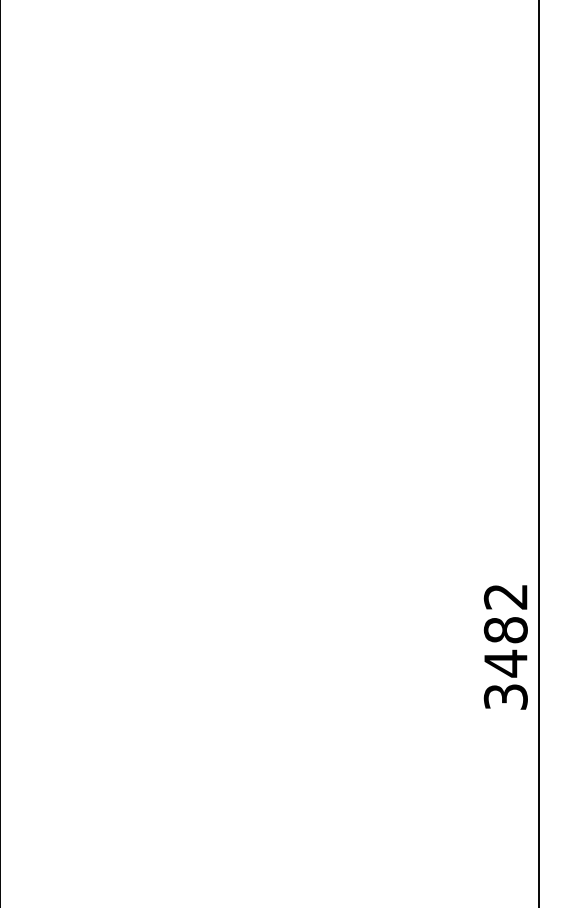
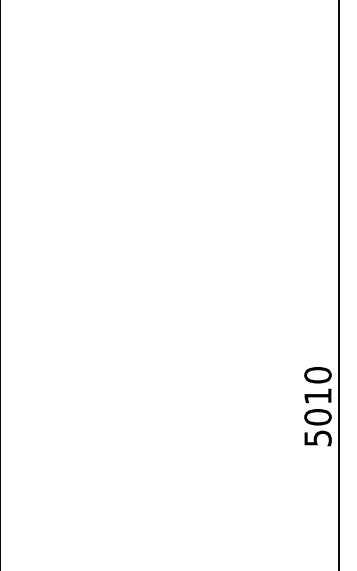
text: (505, 646) -> (317, 406), 3482 -> 5010

